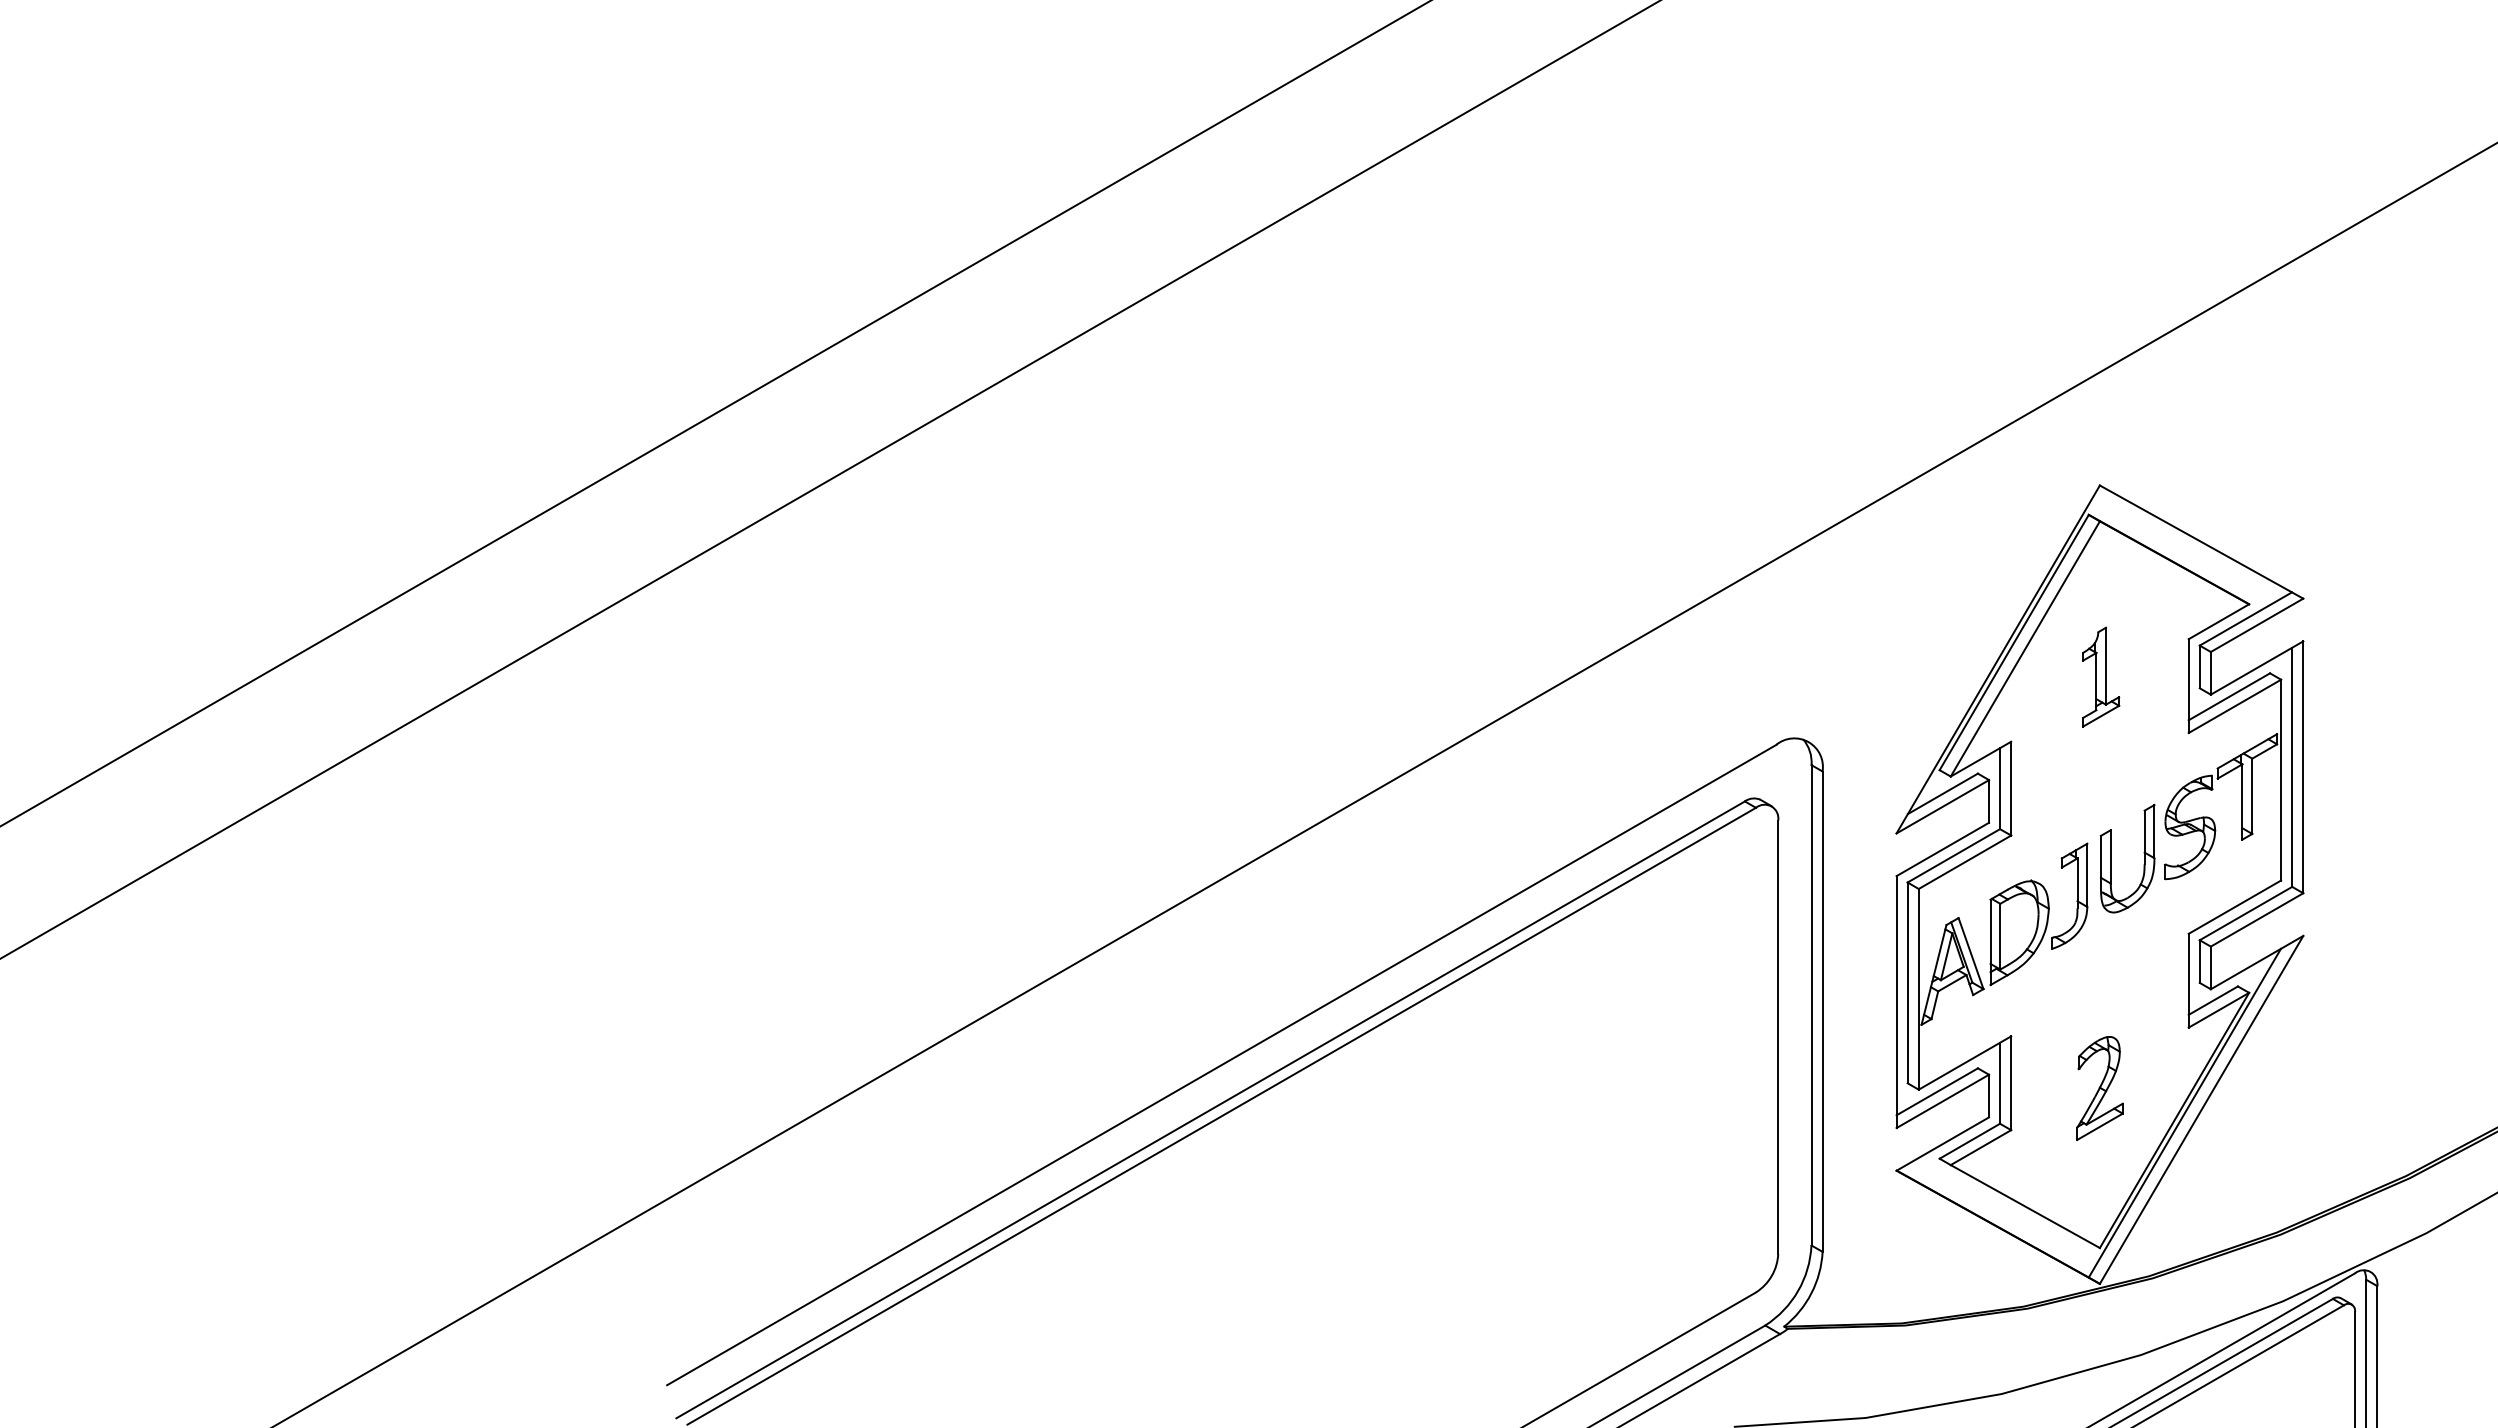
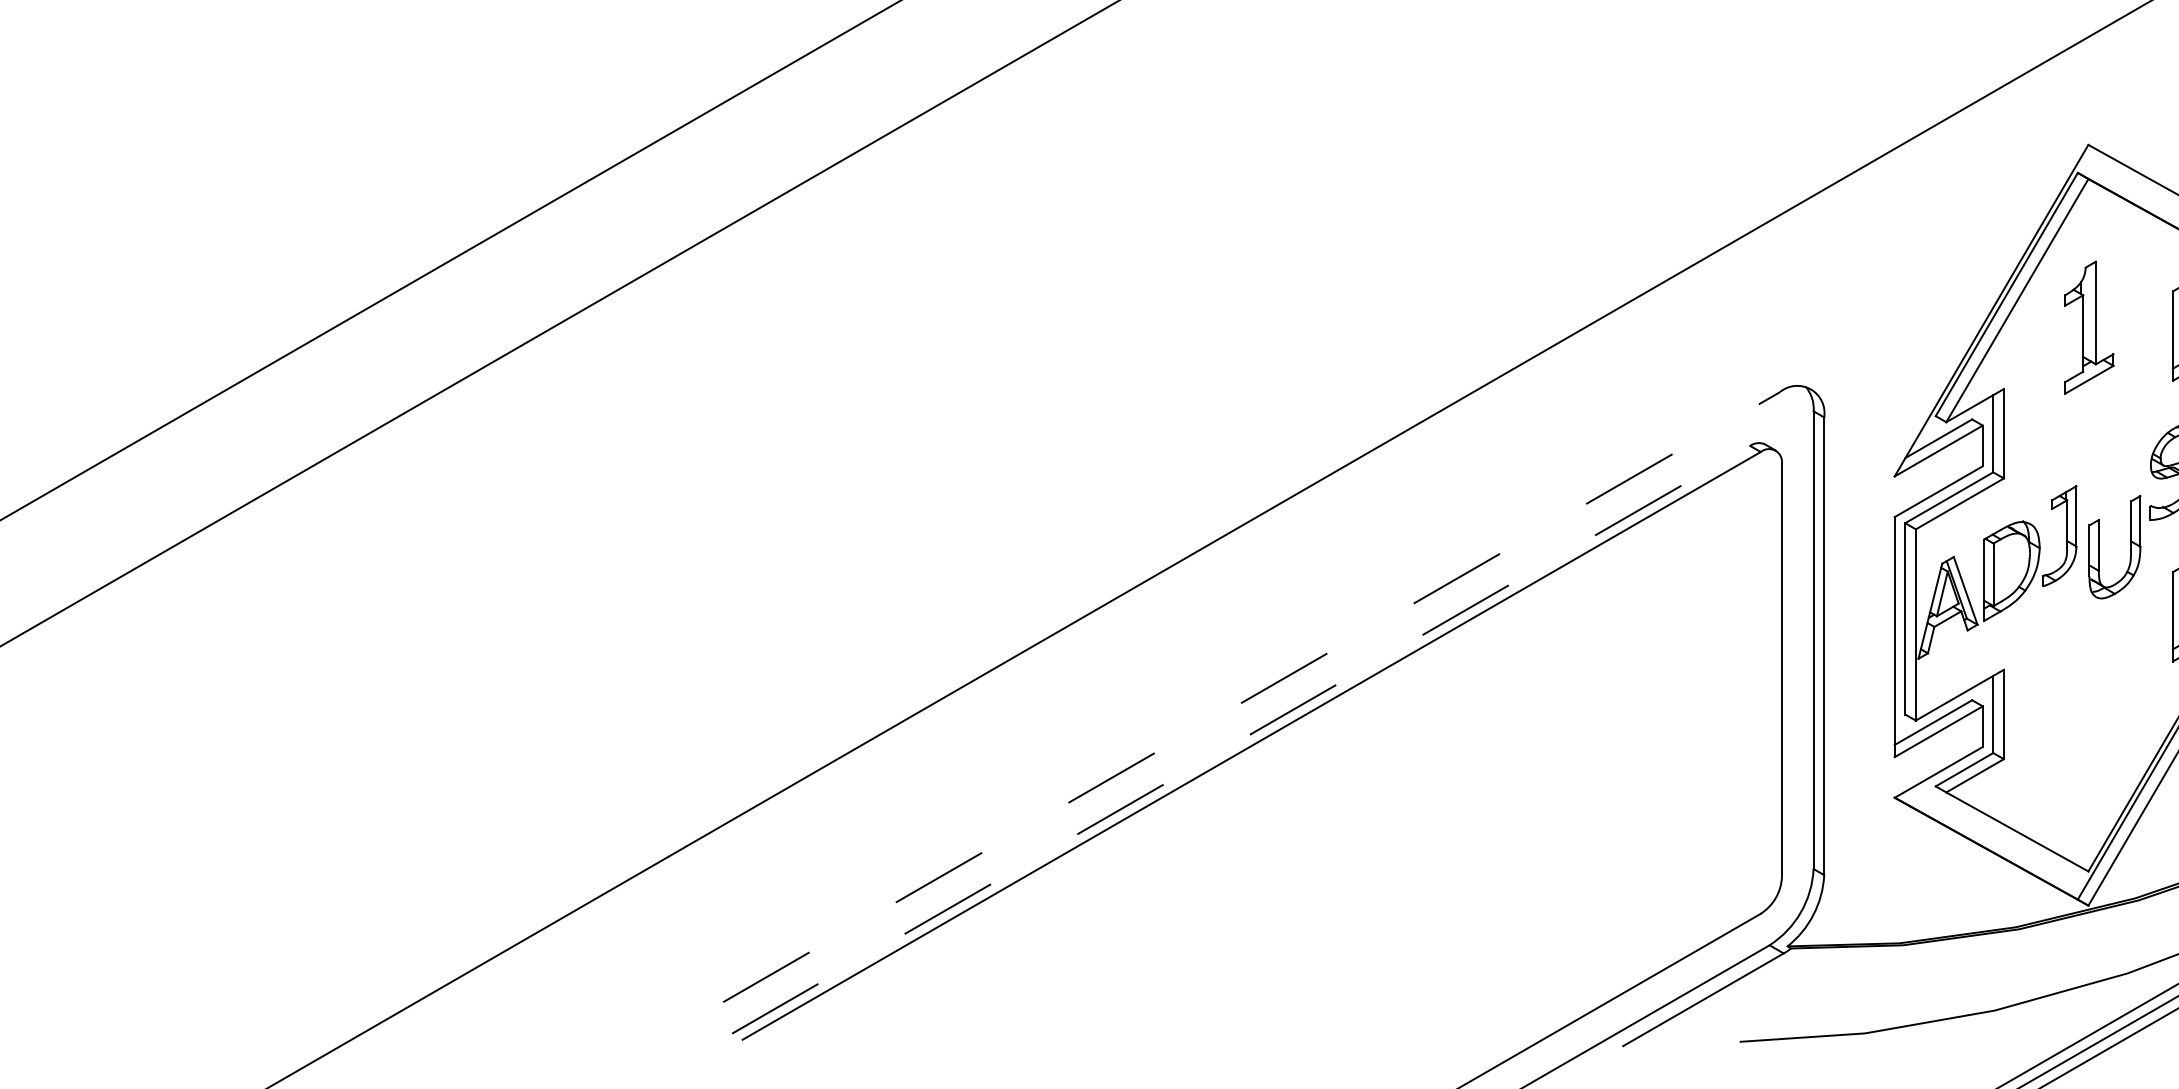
part: (2101, 676) -> (2089, 326), size x1.4
part: (2111, 858) -> (2099, 547), moved
line: (1222, 1064) -> (1252, 696), solid -> dashed
part: (2099, 1088) -> (2088, 719), removed
line: (1210, 1109) -> (1241, 739), solid -> dashed

